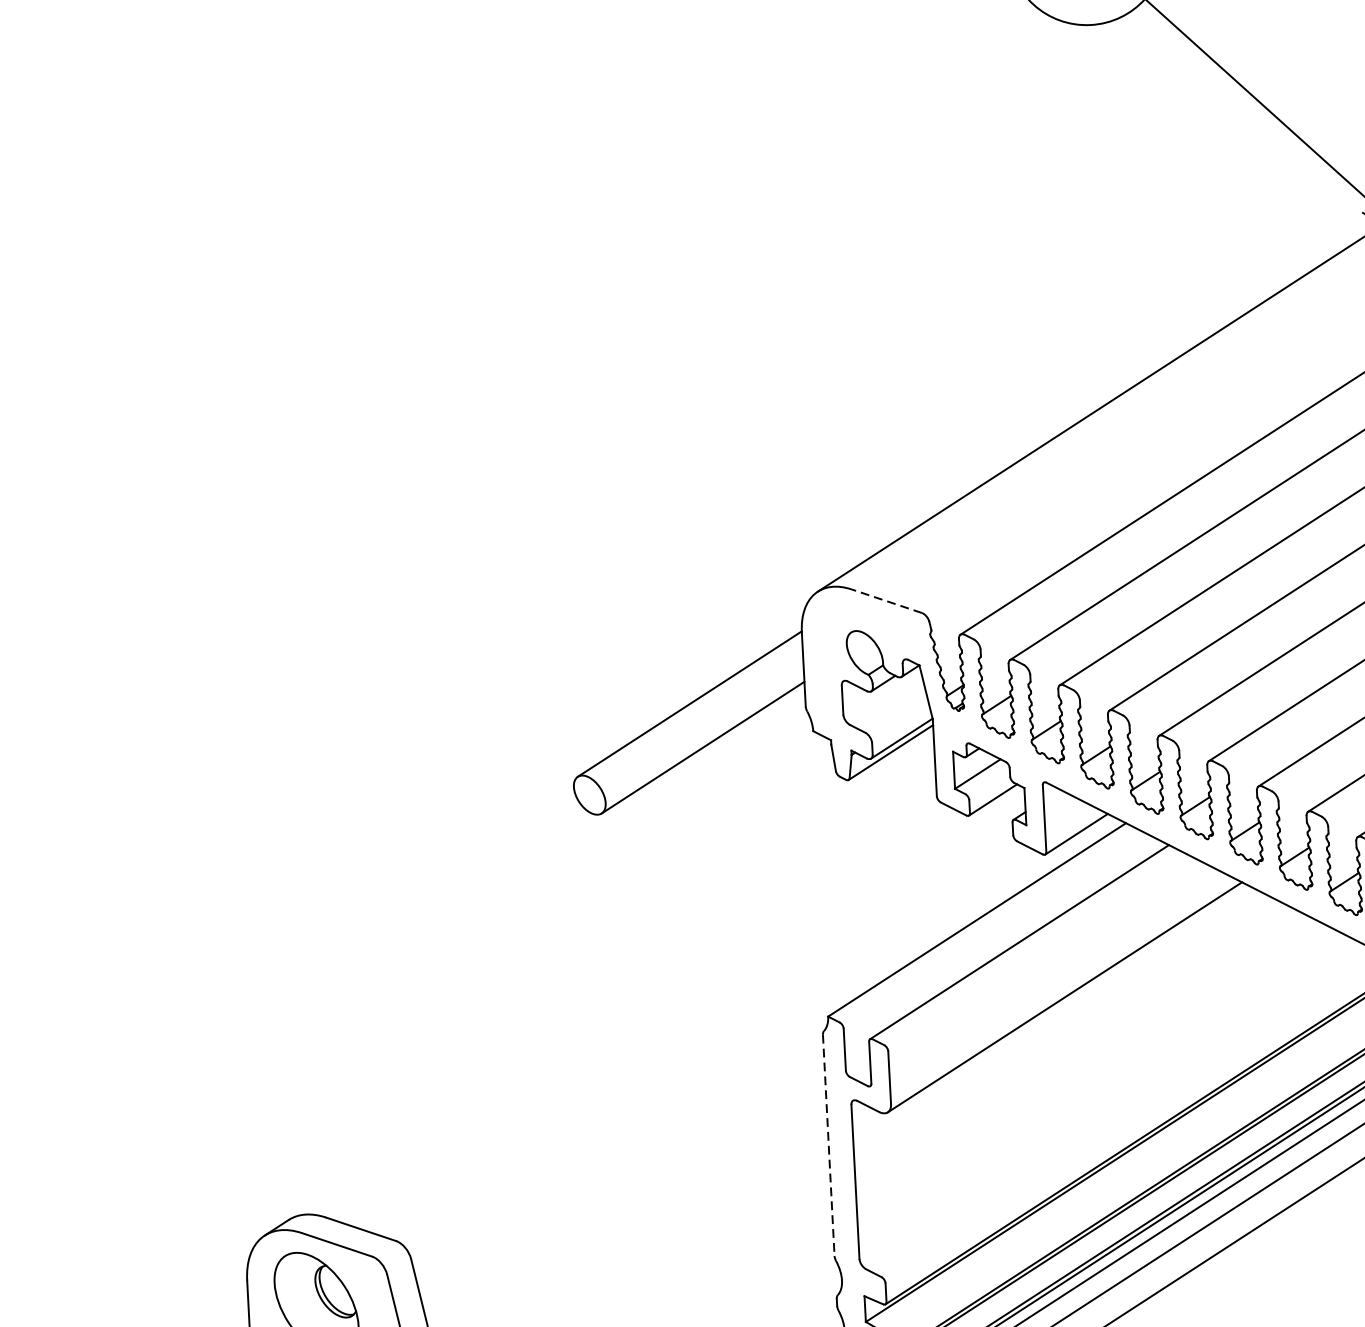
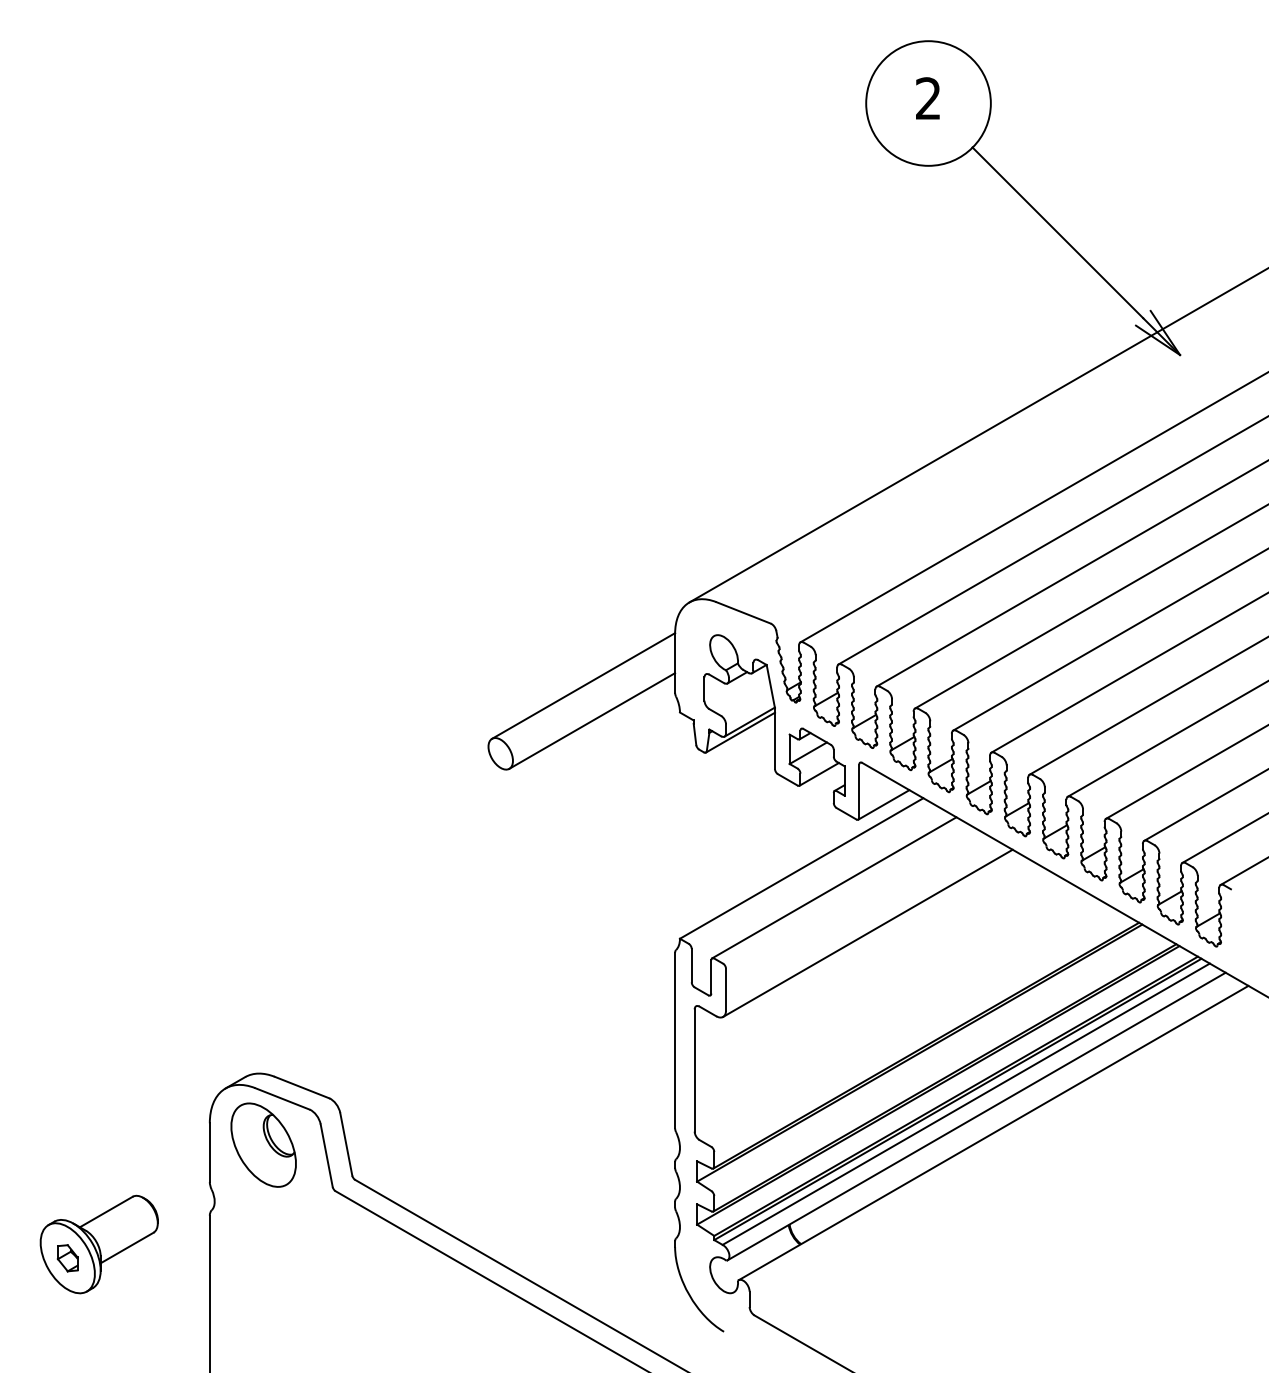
line: (886, 600) -> (743, 612), dashed -> solid
line: (829, 1145) -> (675, 1040), dashed -> solid

